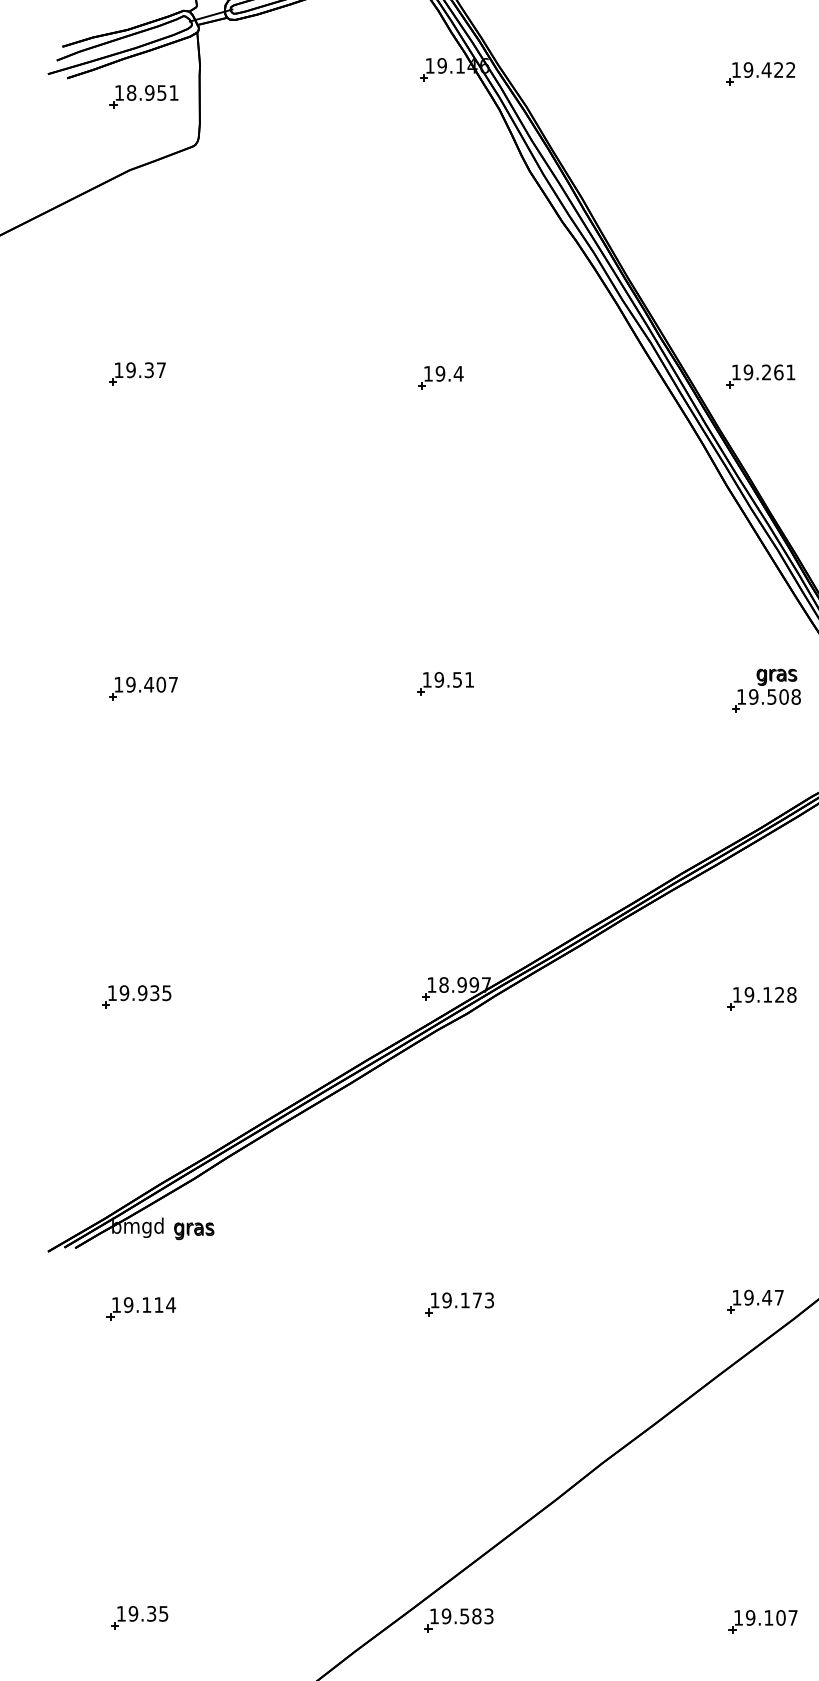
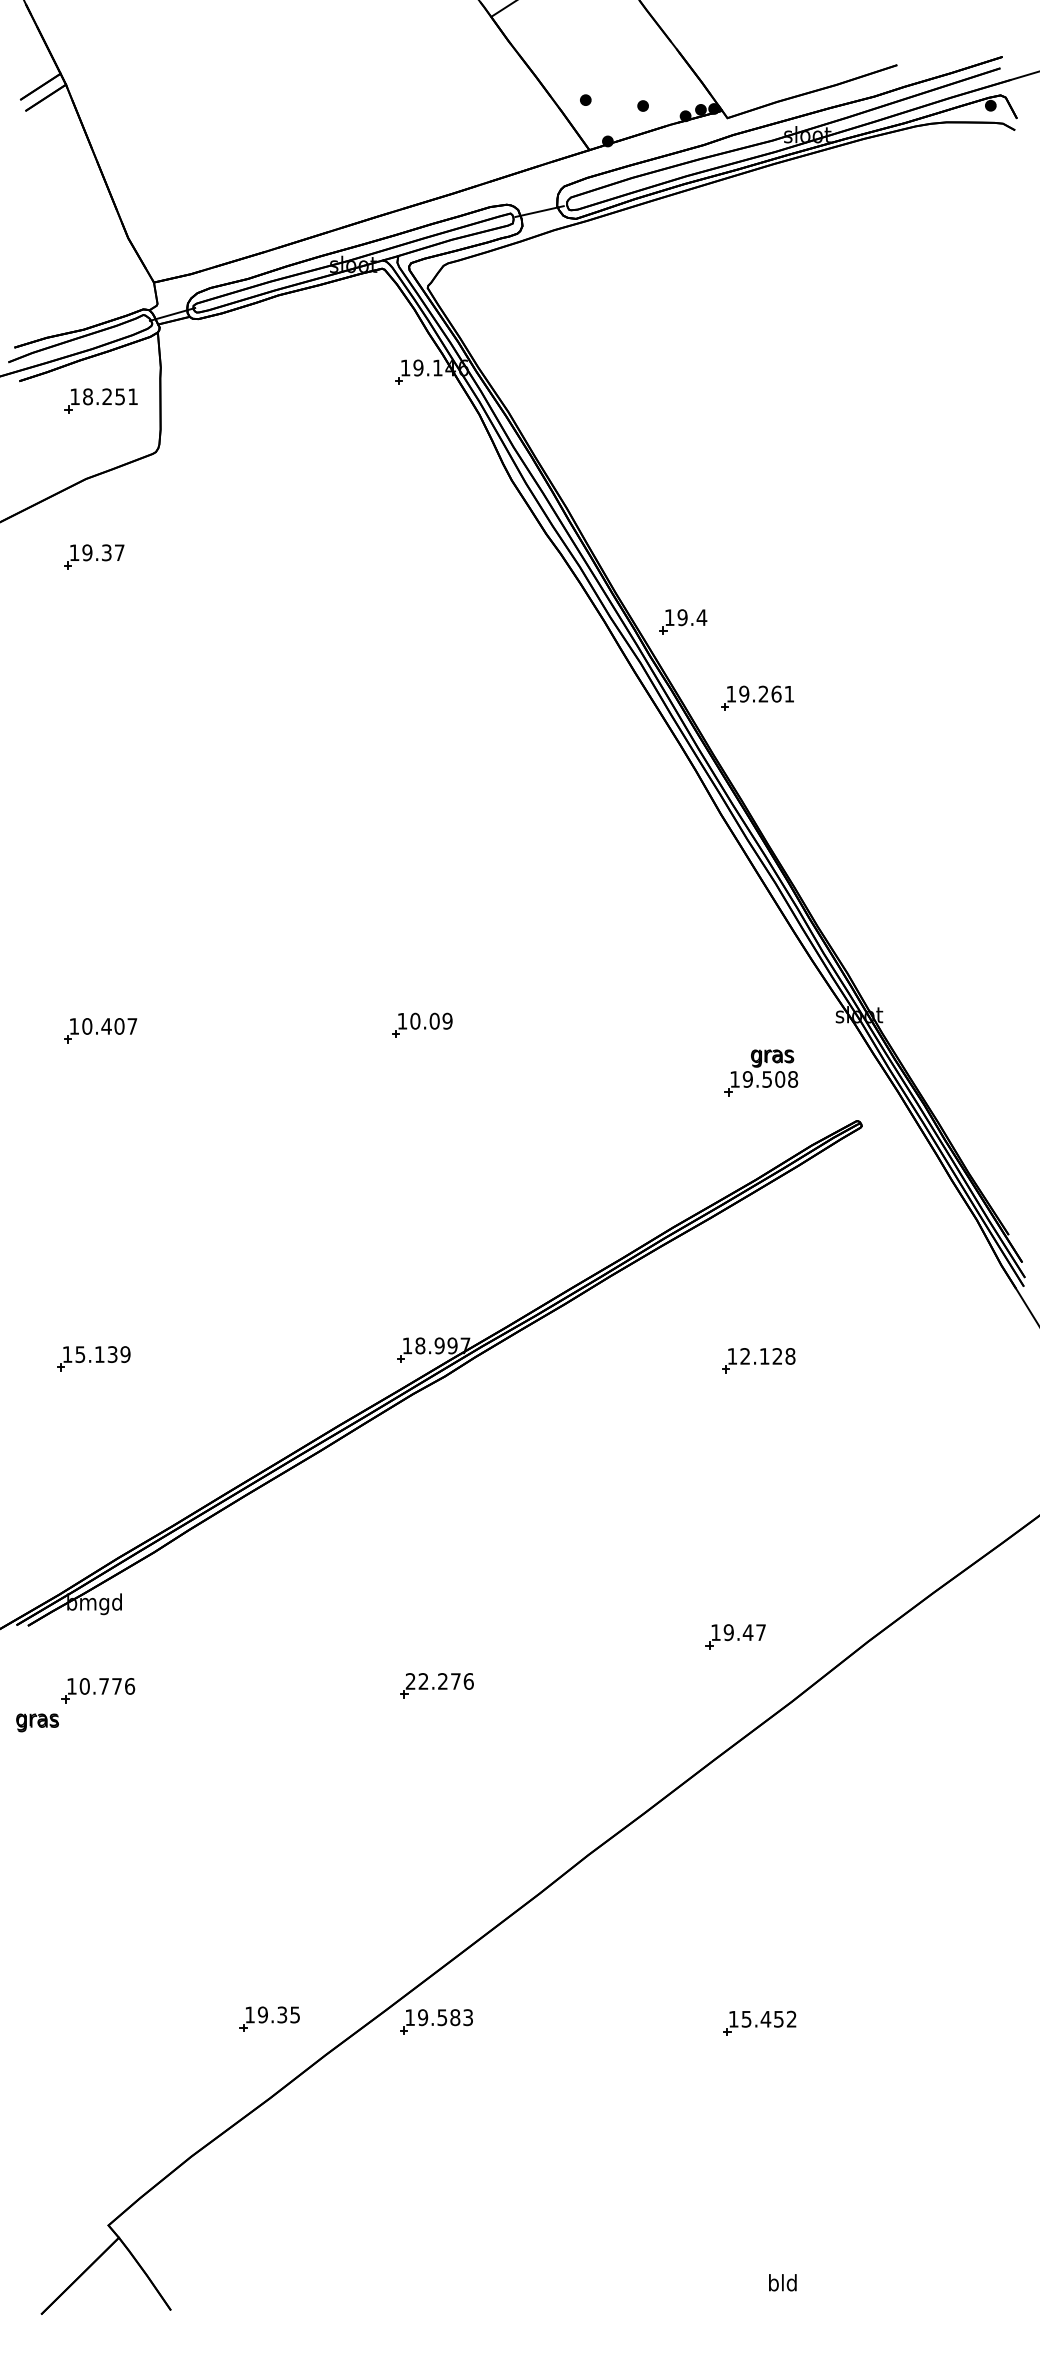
part: (760, 73) -> (757, 376), removed
text: (149, 92) -> (107, 396), 18.951 -> 18.251
part: (137, 373) -> (94, 556), moved
part: (441, 377) -> (683, 621), moved
text: (454, 679) -> (431, 1020), 19.51 -> 10.09
text: (131, 684) -> (87, 1026), 19.407 -> 10.407
part: (766, 690) -> (761, 1072), moved
text: (145, 993) -> (102, 1354), 19.935 -> 15.139
text: (749, 994) -> (745, 1356), 19.128 -> 12.128
text: (194, 1230) -> (37, 1722), moved
text: (462, 1300) -> (439, 1681), 19.173 -> 22.276
part: (755, 1301) -> (735, 1636), moved
text: (149, 1305) -> (107, 1686), 19.114 -> 10.776
part: (139, 1617) -> (269, 2018), moved
text: (771, 1617) -> (768, 2018), 19.107 -> 15.452

